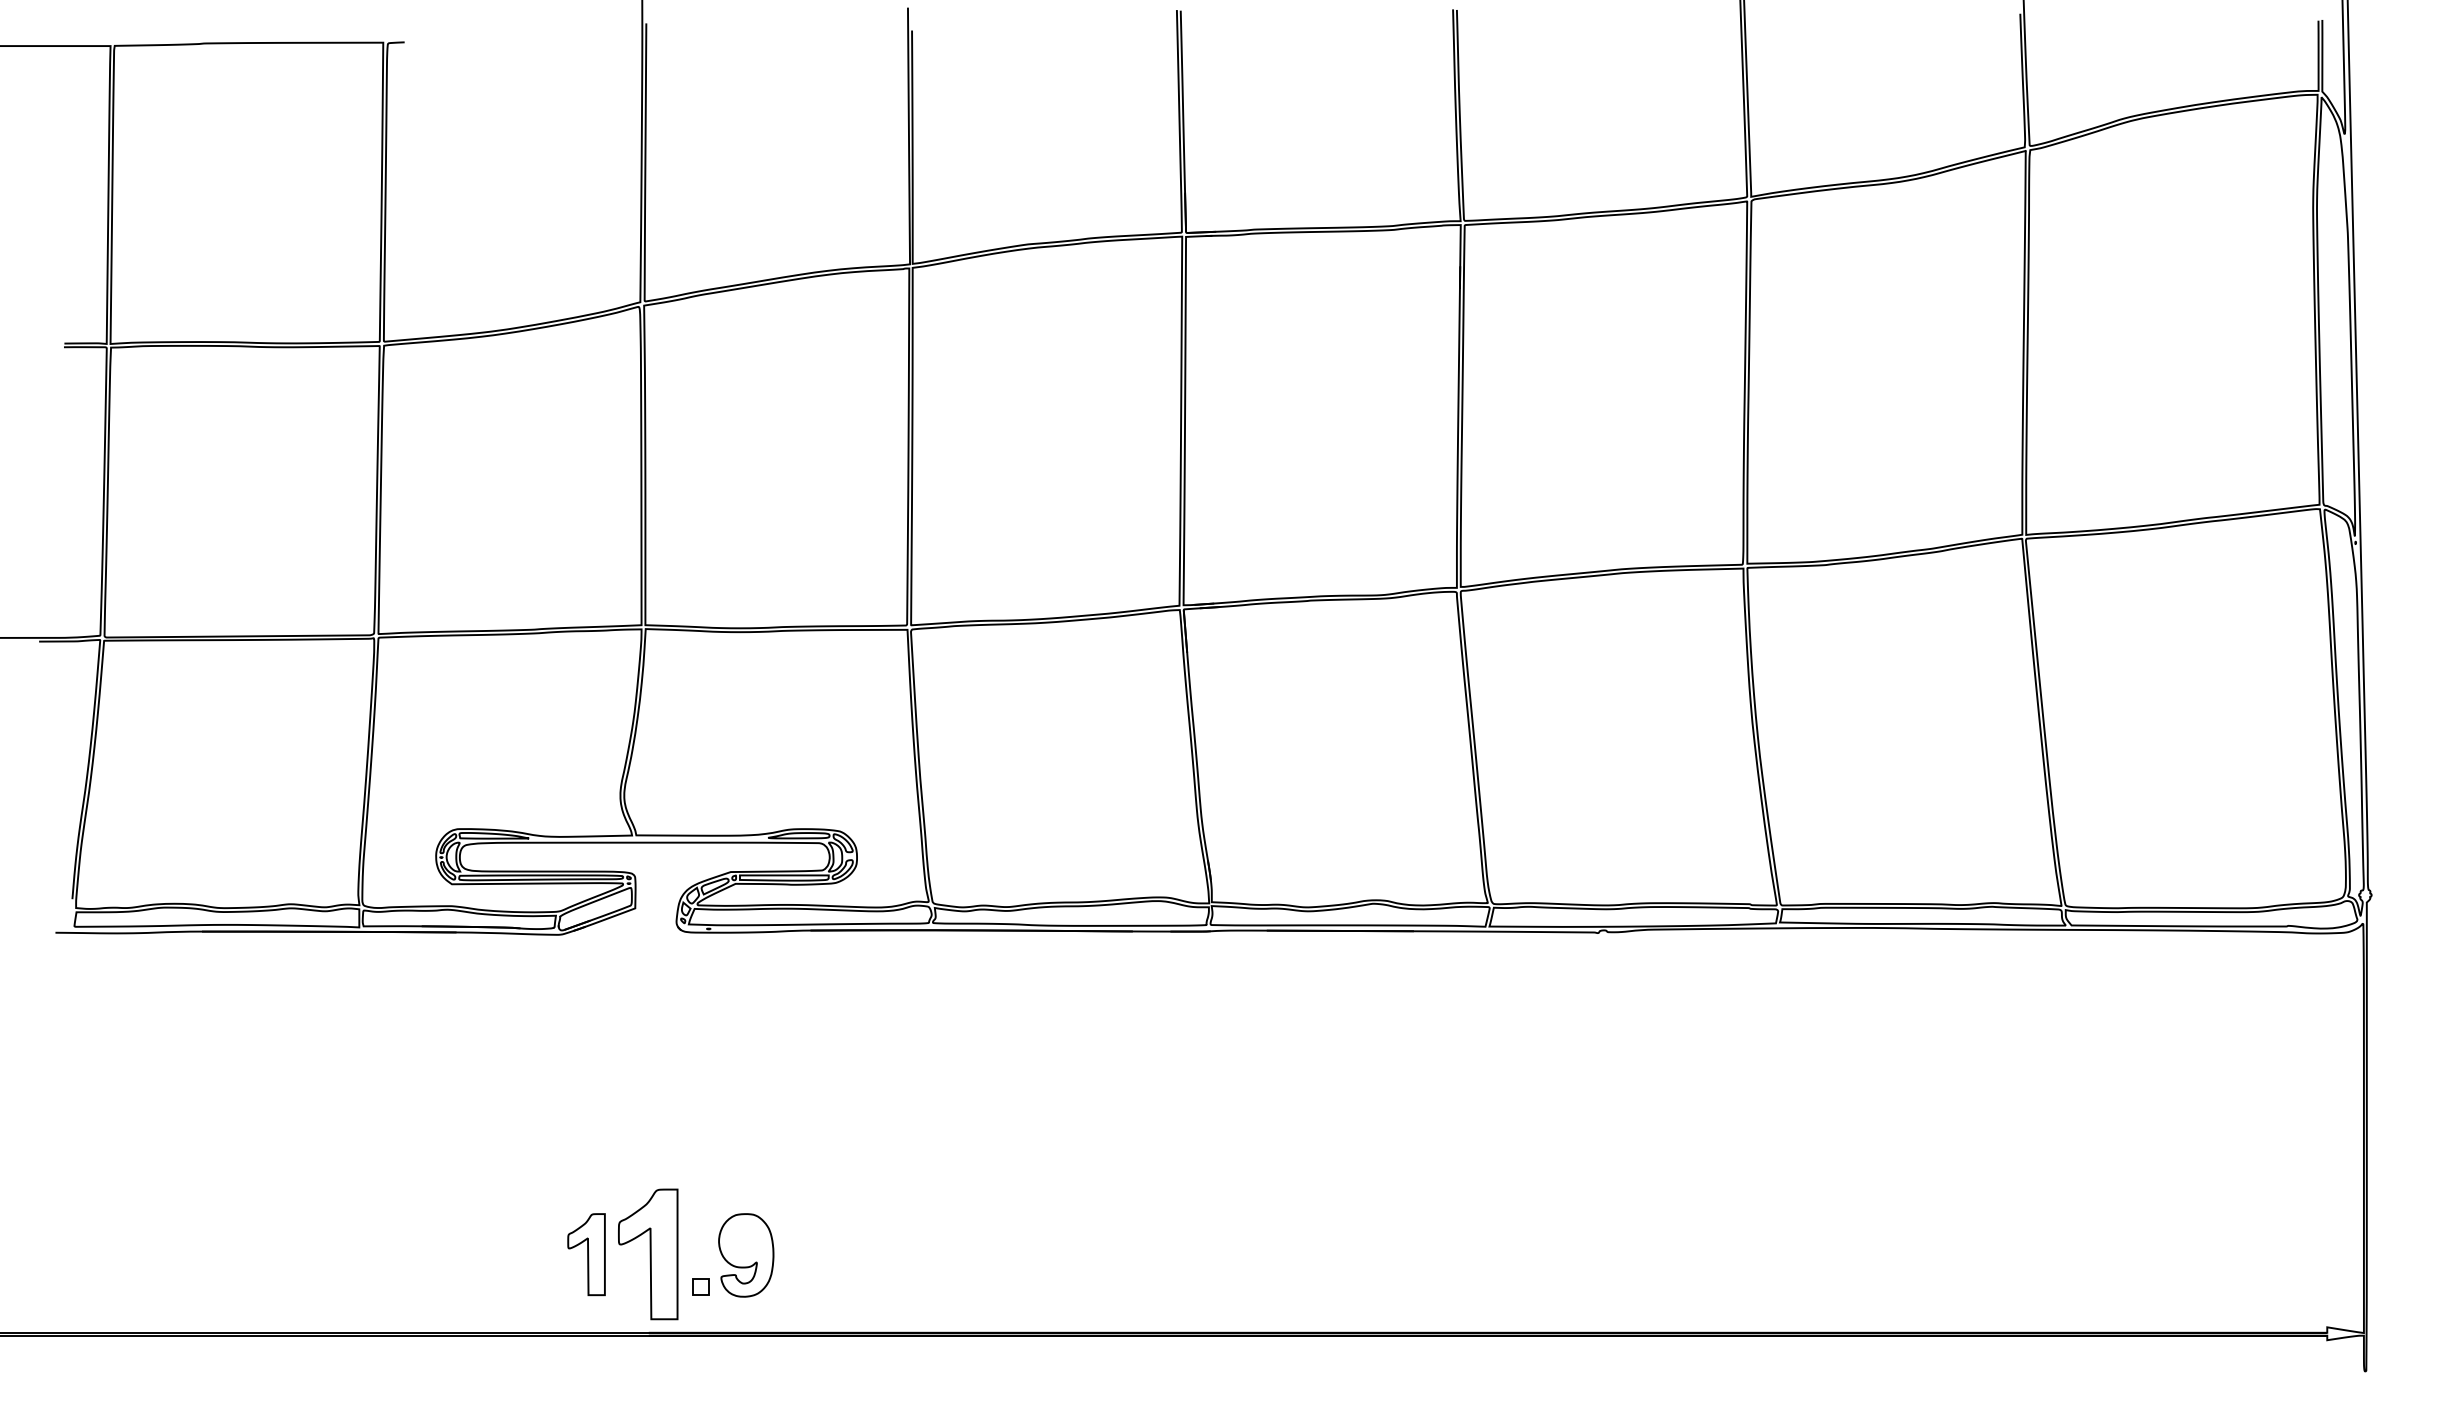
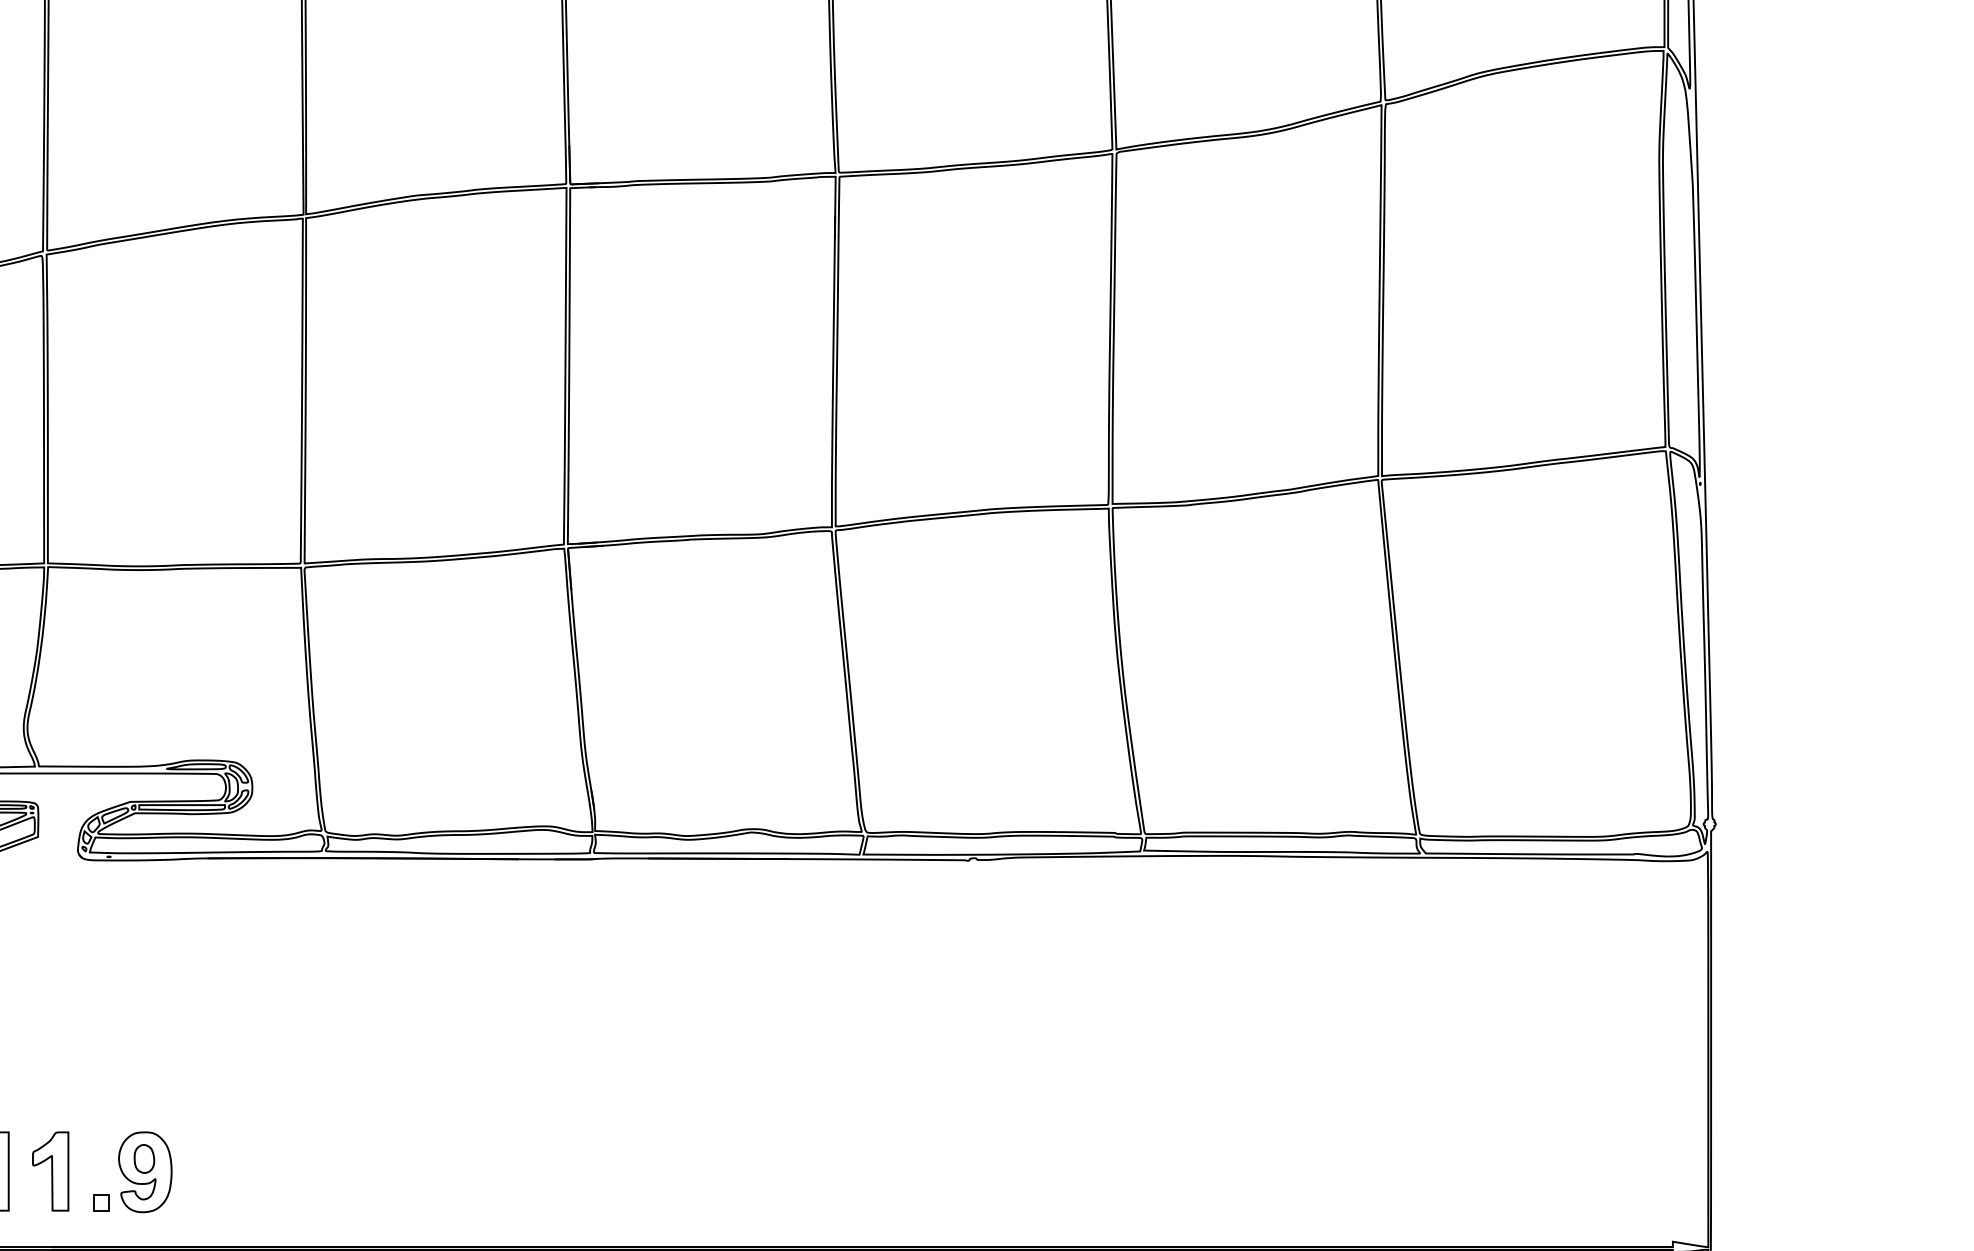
part: (745, 1241) -> (144, 1158), added
part: (648, 1254) -> (50, 1171), size x0.62

